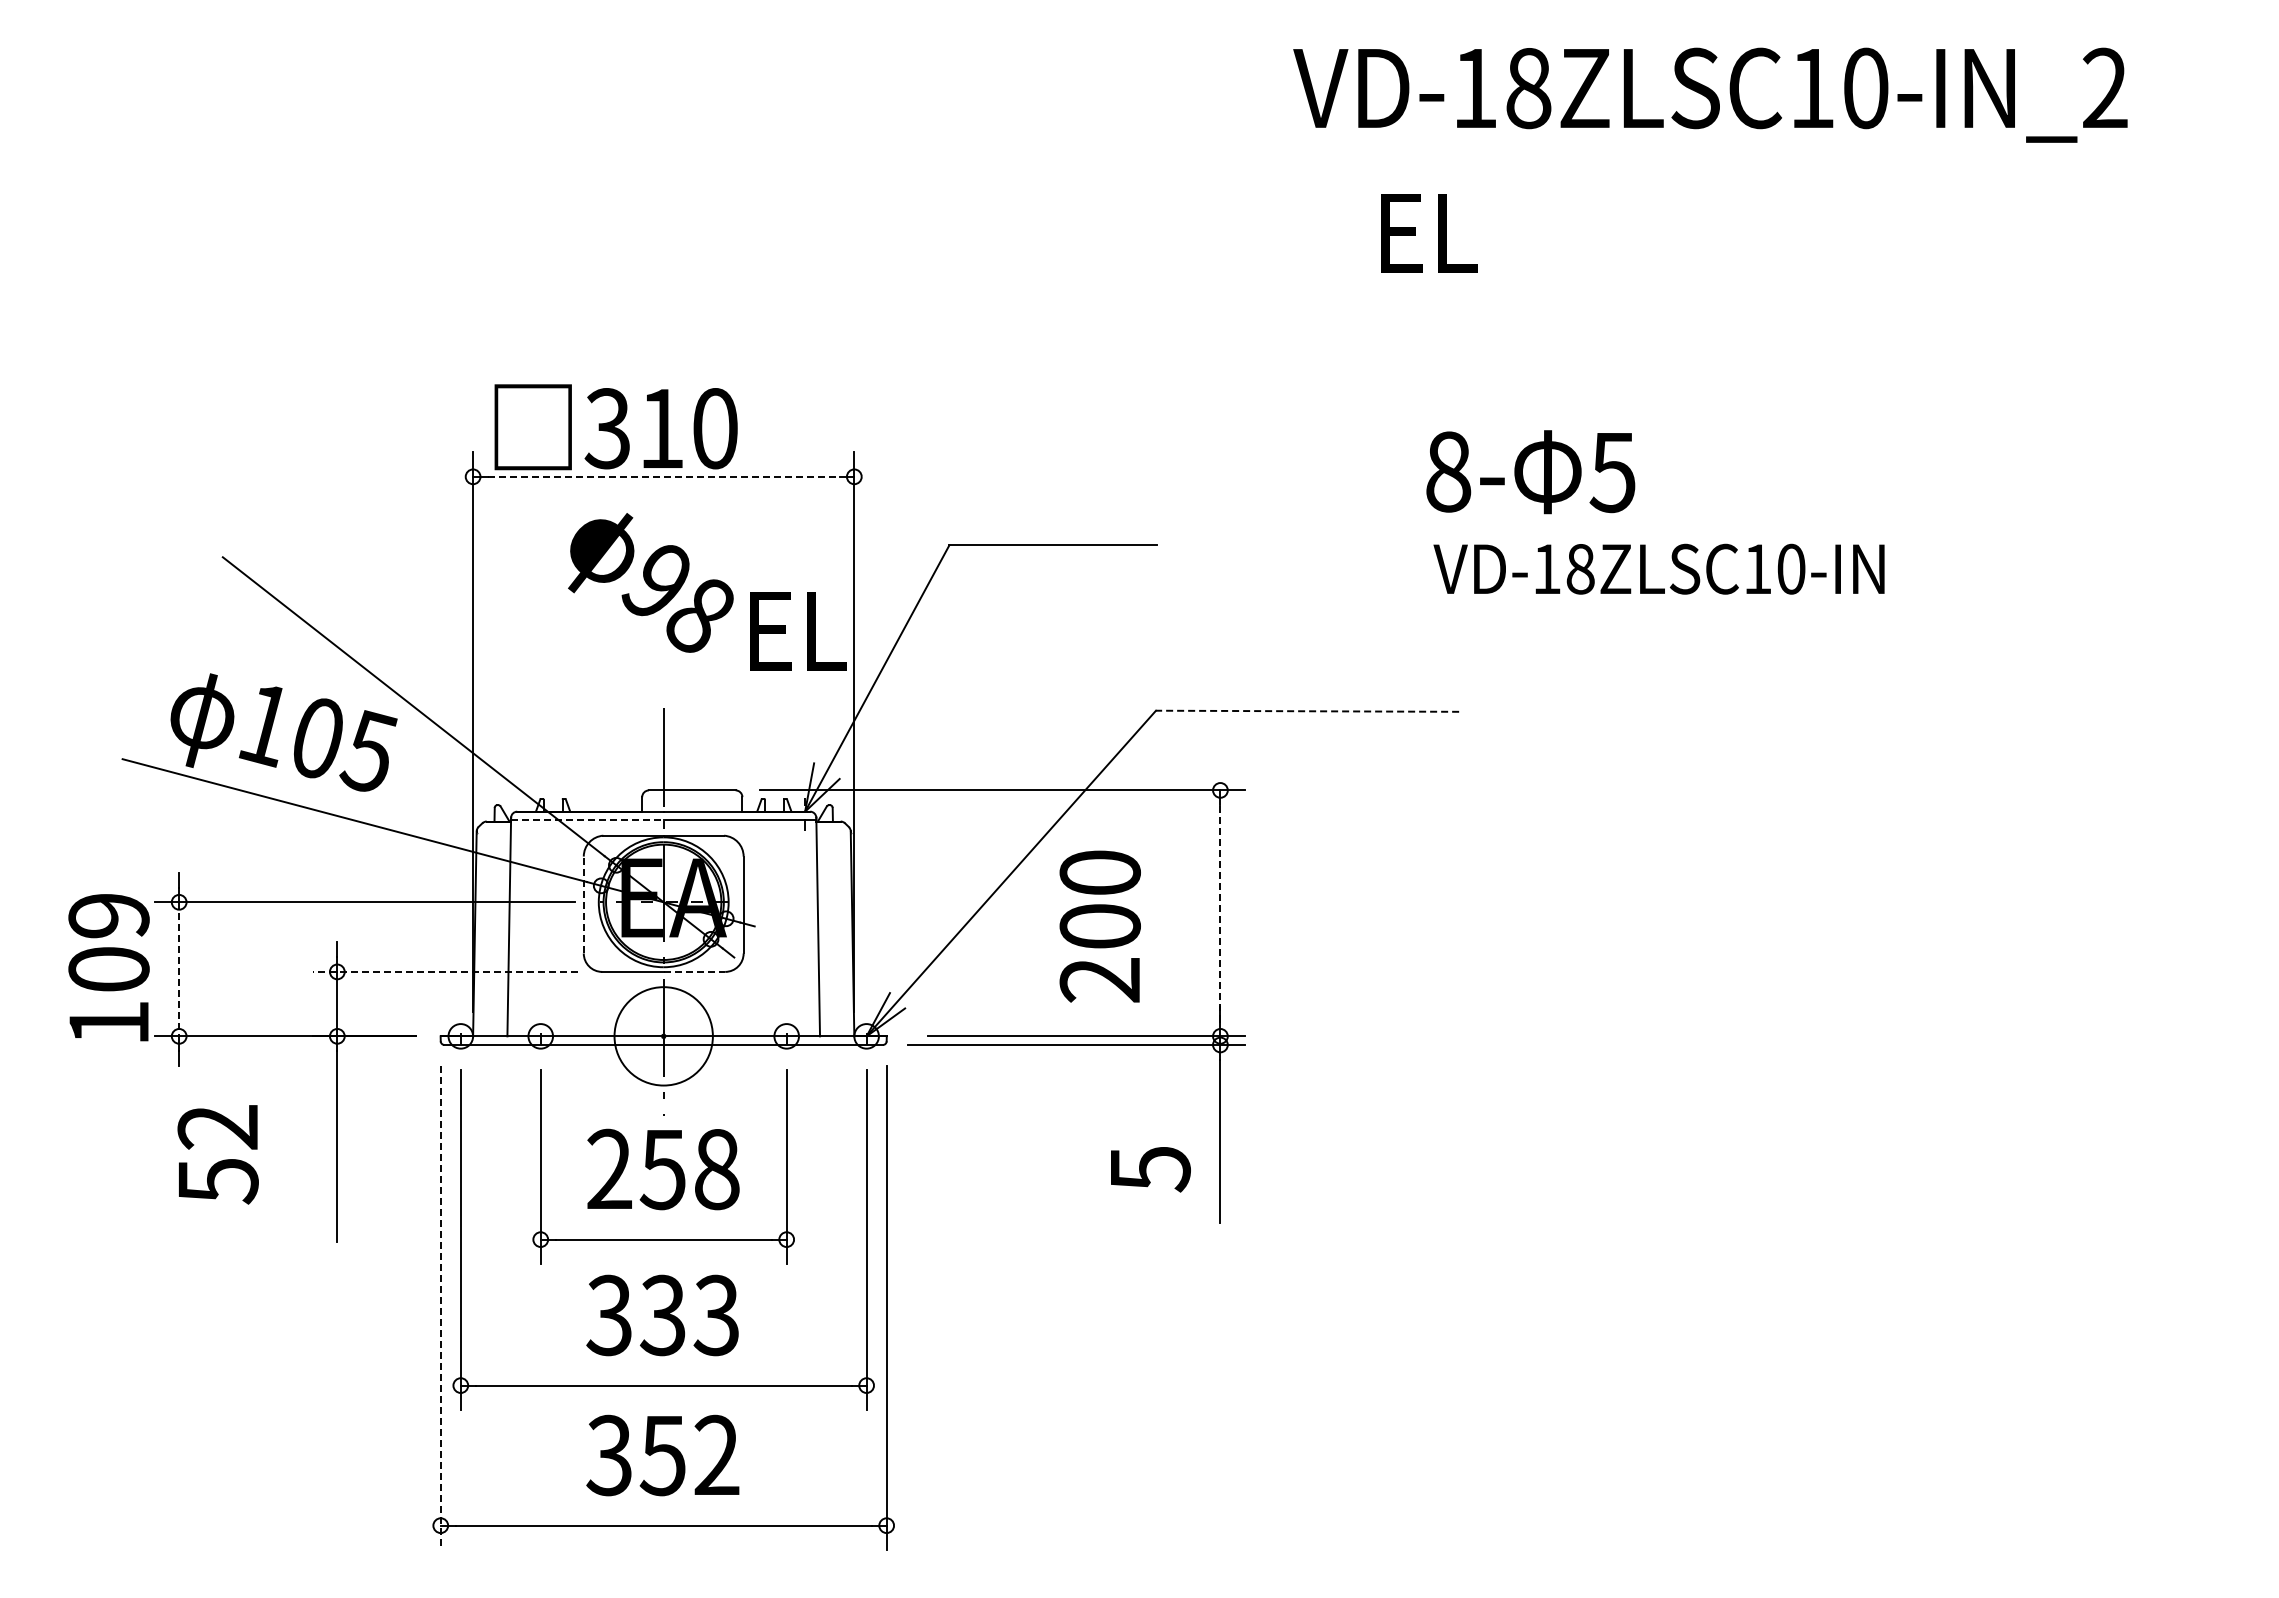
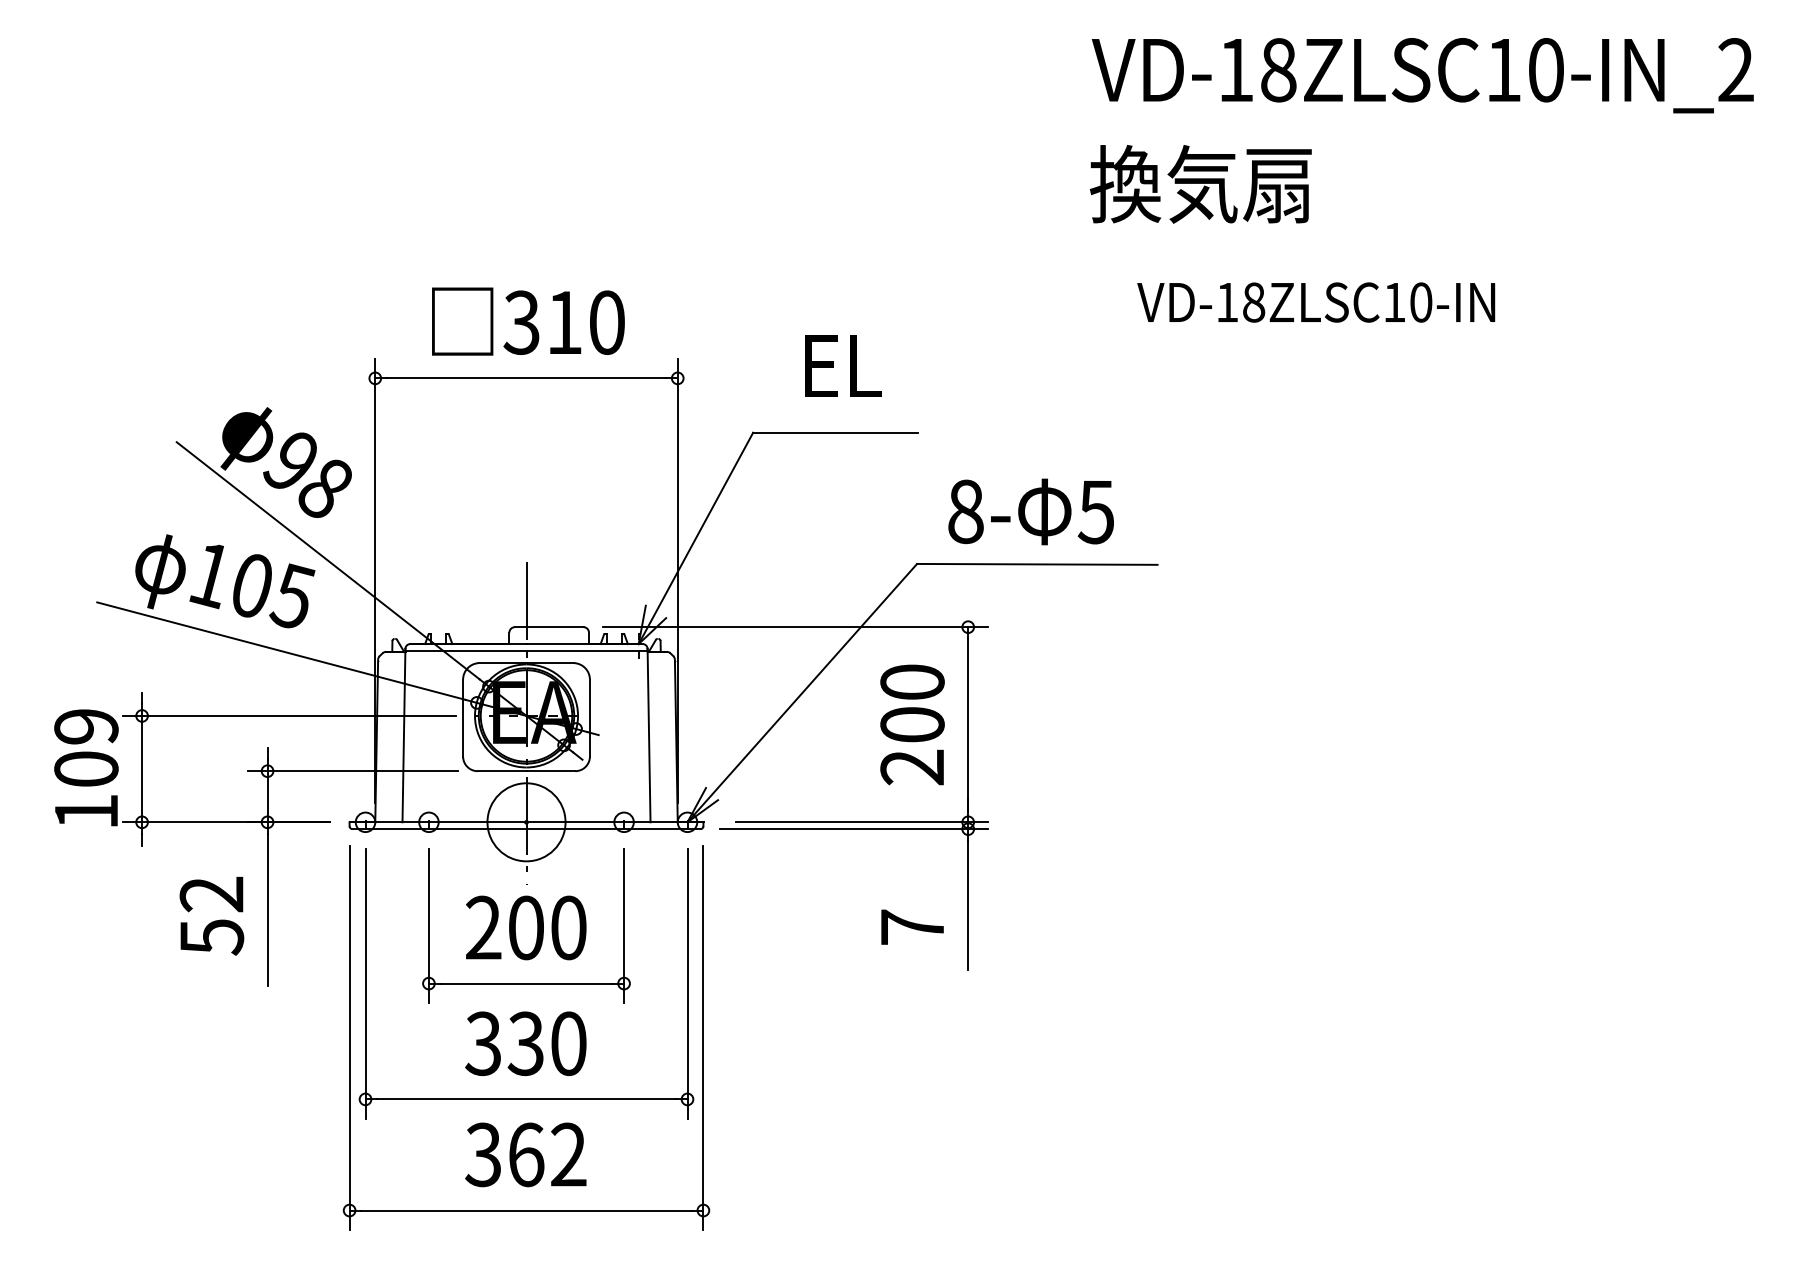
text: (1710, 94) -> (1422, 75), moved
text: (1513, 231) -> (1200, 183), EL -> 換気扇
text: (615, 427) -> (527, 321), moved
text: (1530, 472) -> (1030, 512), moved
line: (663, 476) -> (526, 378), dashed -> solid
text: (1658, 568) -> (1315, 301), moved
text: (650, 582) -> (285, 462), moved
text: (798, 631) -> (843, 366), moved
line: (1307, 711) -> (1037, 564), dashed -> solid
line: (587, 820) -> (466, 651), dashed -> solid
line: (583, 904) -> (462, 717), dashed -> solid
line: (1220, 912) -> (968, 724), dashed -> solid
text: (1099, 926) -> (911, 724), moved
line: (179, 969) -> (142, 769), dashed -> solid
line: (444, 971) -> (352, 770), dashed -> solid
line: (694, 971) -> (550, 770), dashed -> solid
text: (217, 1154) -> (211, 916), moved
text: (689, 1169) -> (546, 927), 258 -> 200
text: (1150, 1169) -> (912, 927), 5 -> 7
line: (440, 1308) -> (349, 1038), dashed -> solid
text: (716, 1315) -> (568, 1043), 333 -> 330
text: (662, 1455) -> (525, 1154), 352 -> 362

